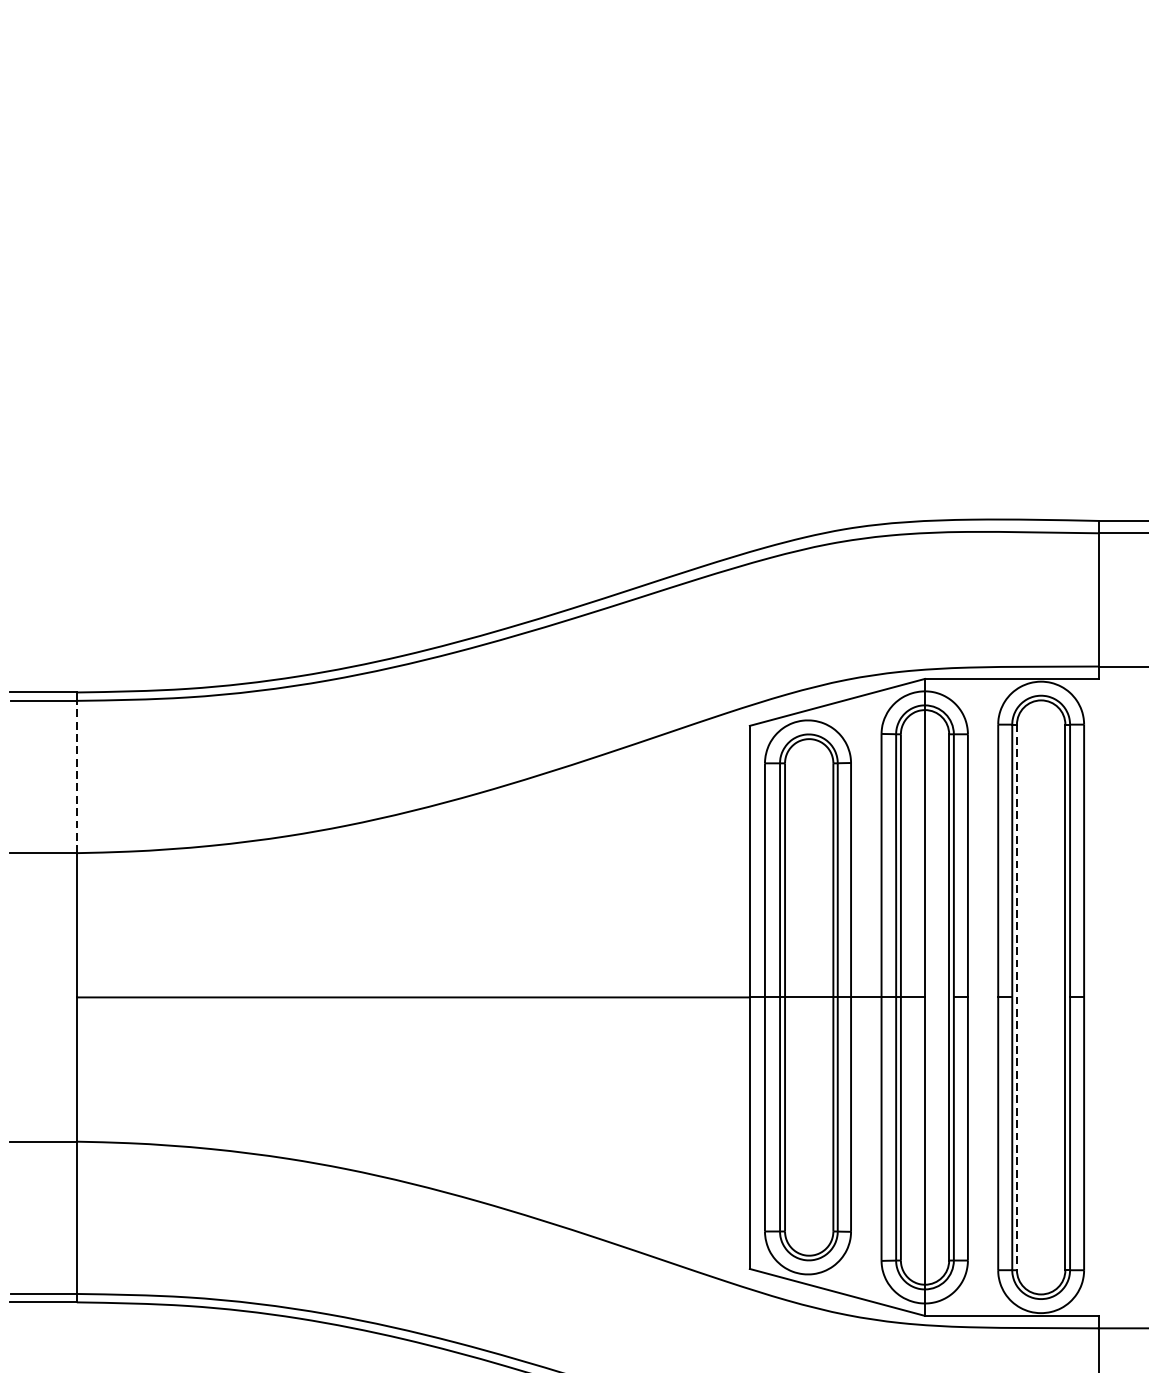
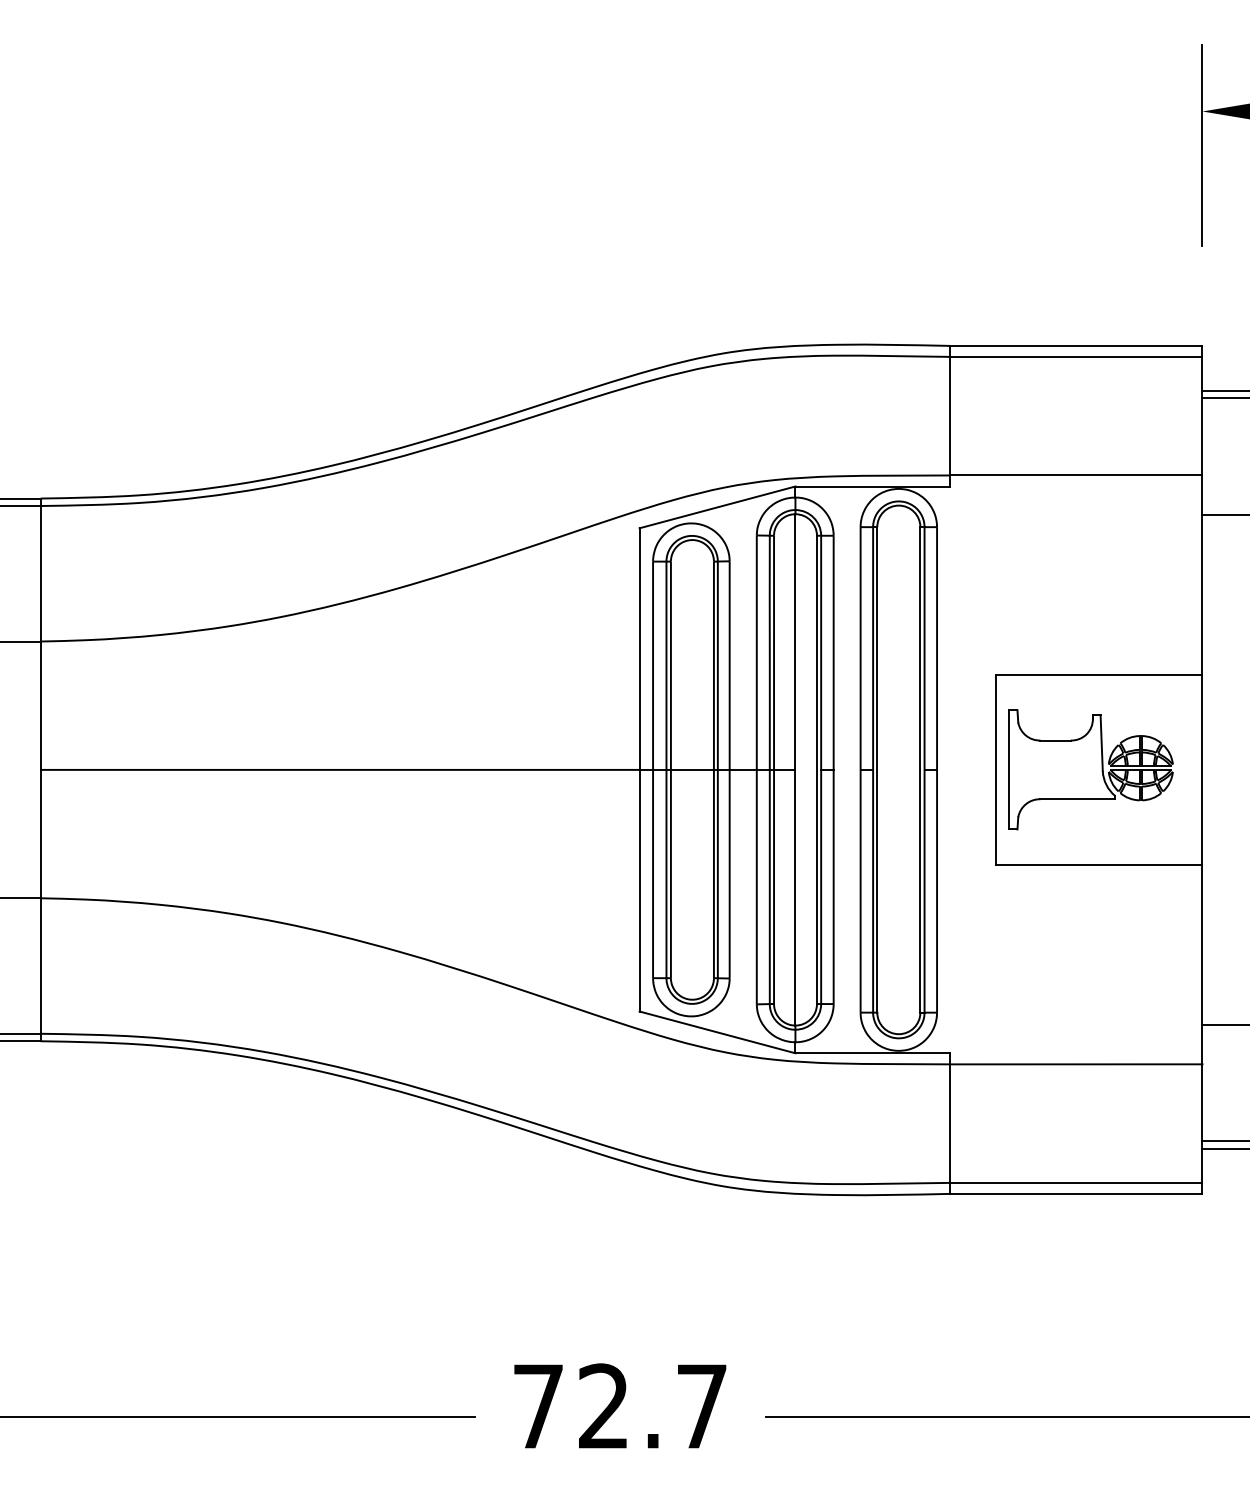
line: (76, 776) -> (40, 573), dashed -> solid
line: (1017, 996) -> (877, 769), dashed -> solid

